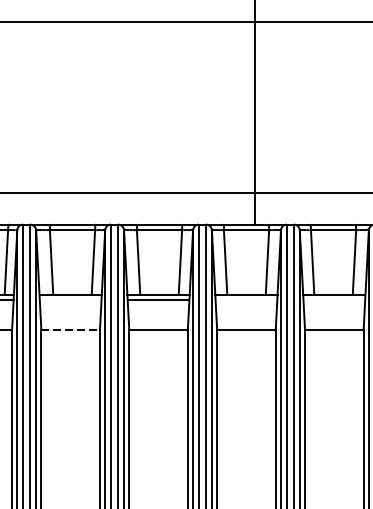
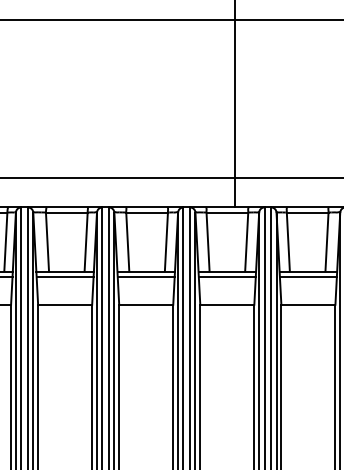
line: (69, 300) -> (64, 277), added
line: (245, 300) -> (226, 277), added
line: (333, 300) -> (307, 277), added
line: (71, 329) -> (65, 304), dashed -> solid

